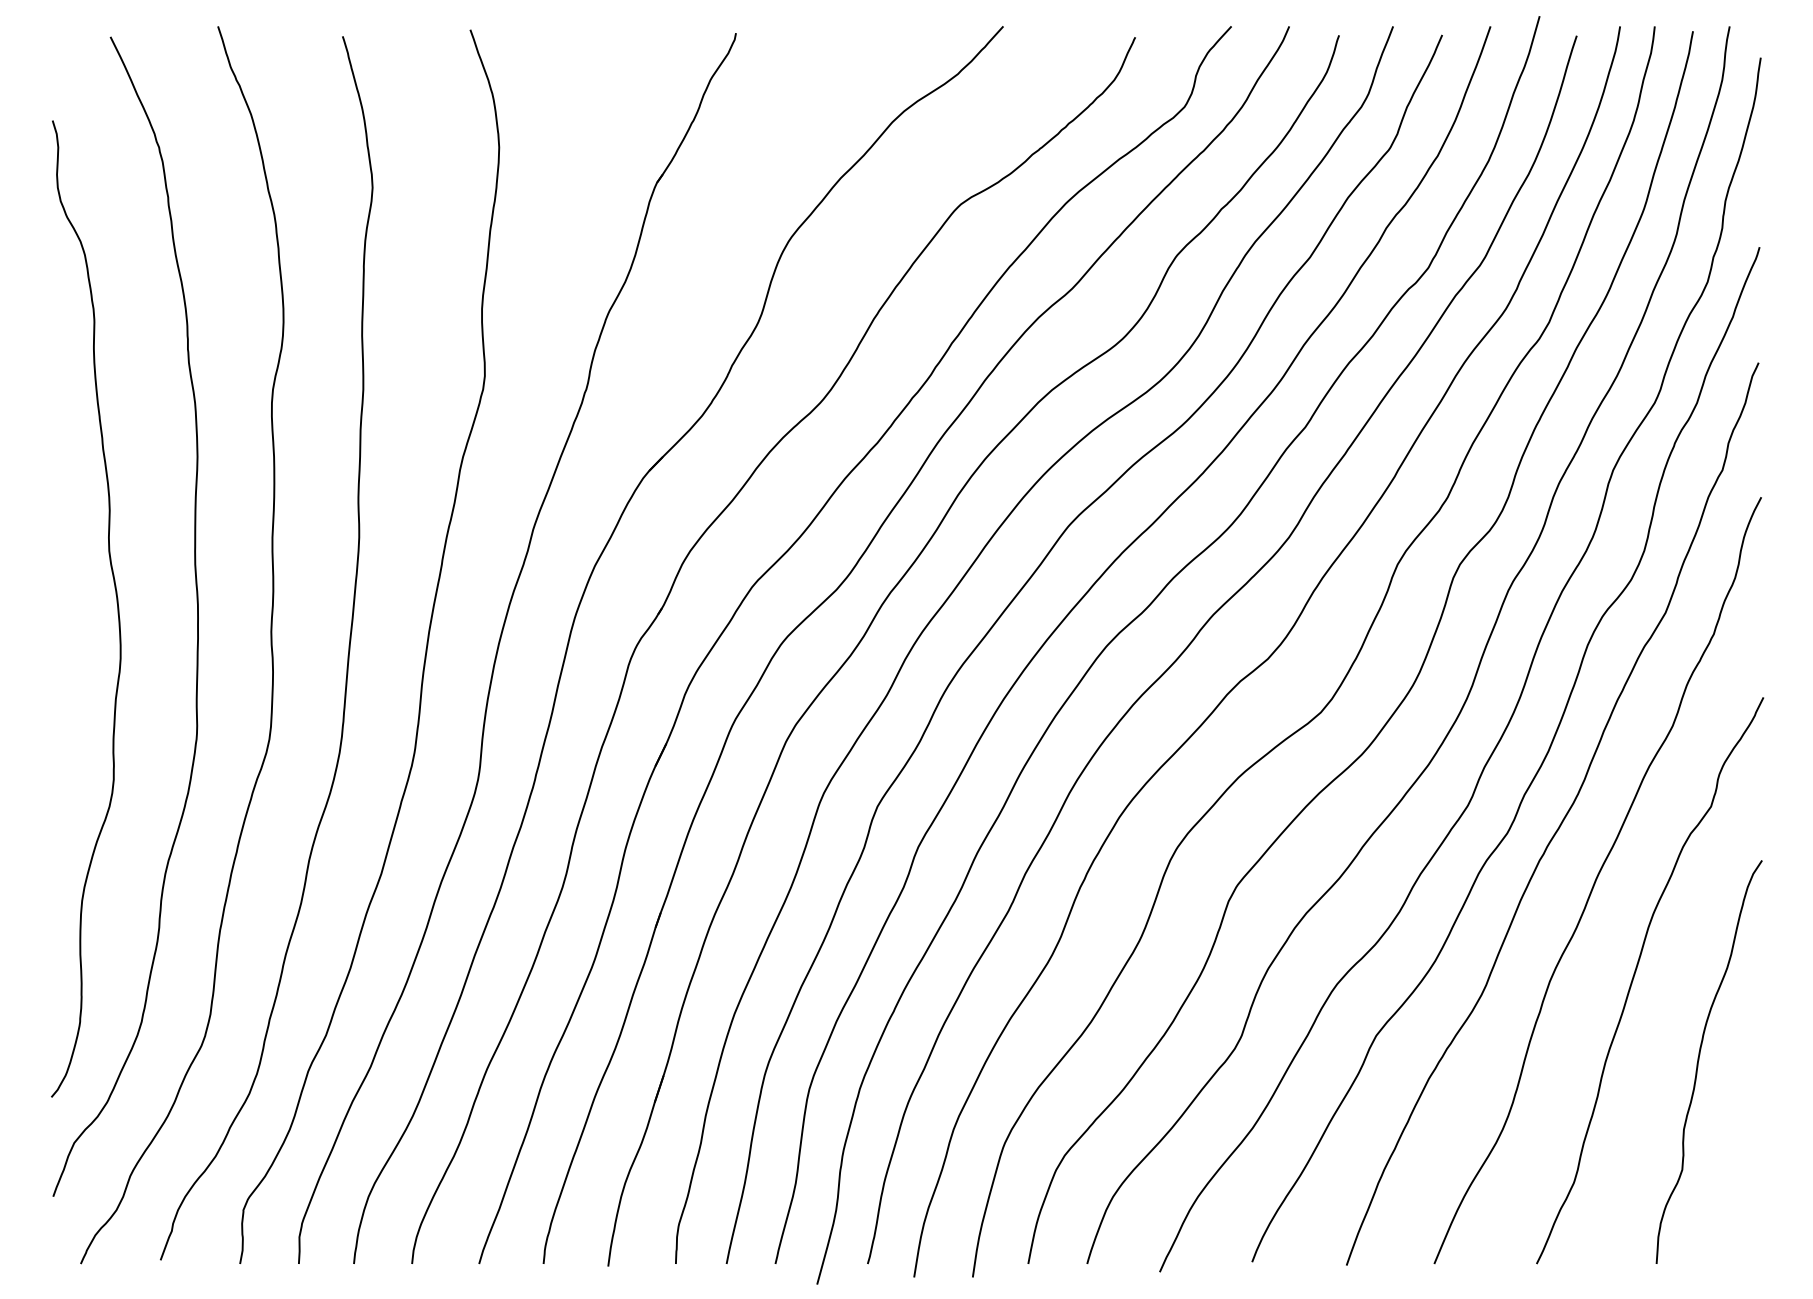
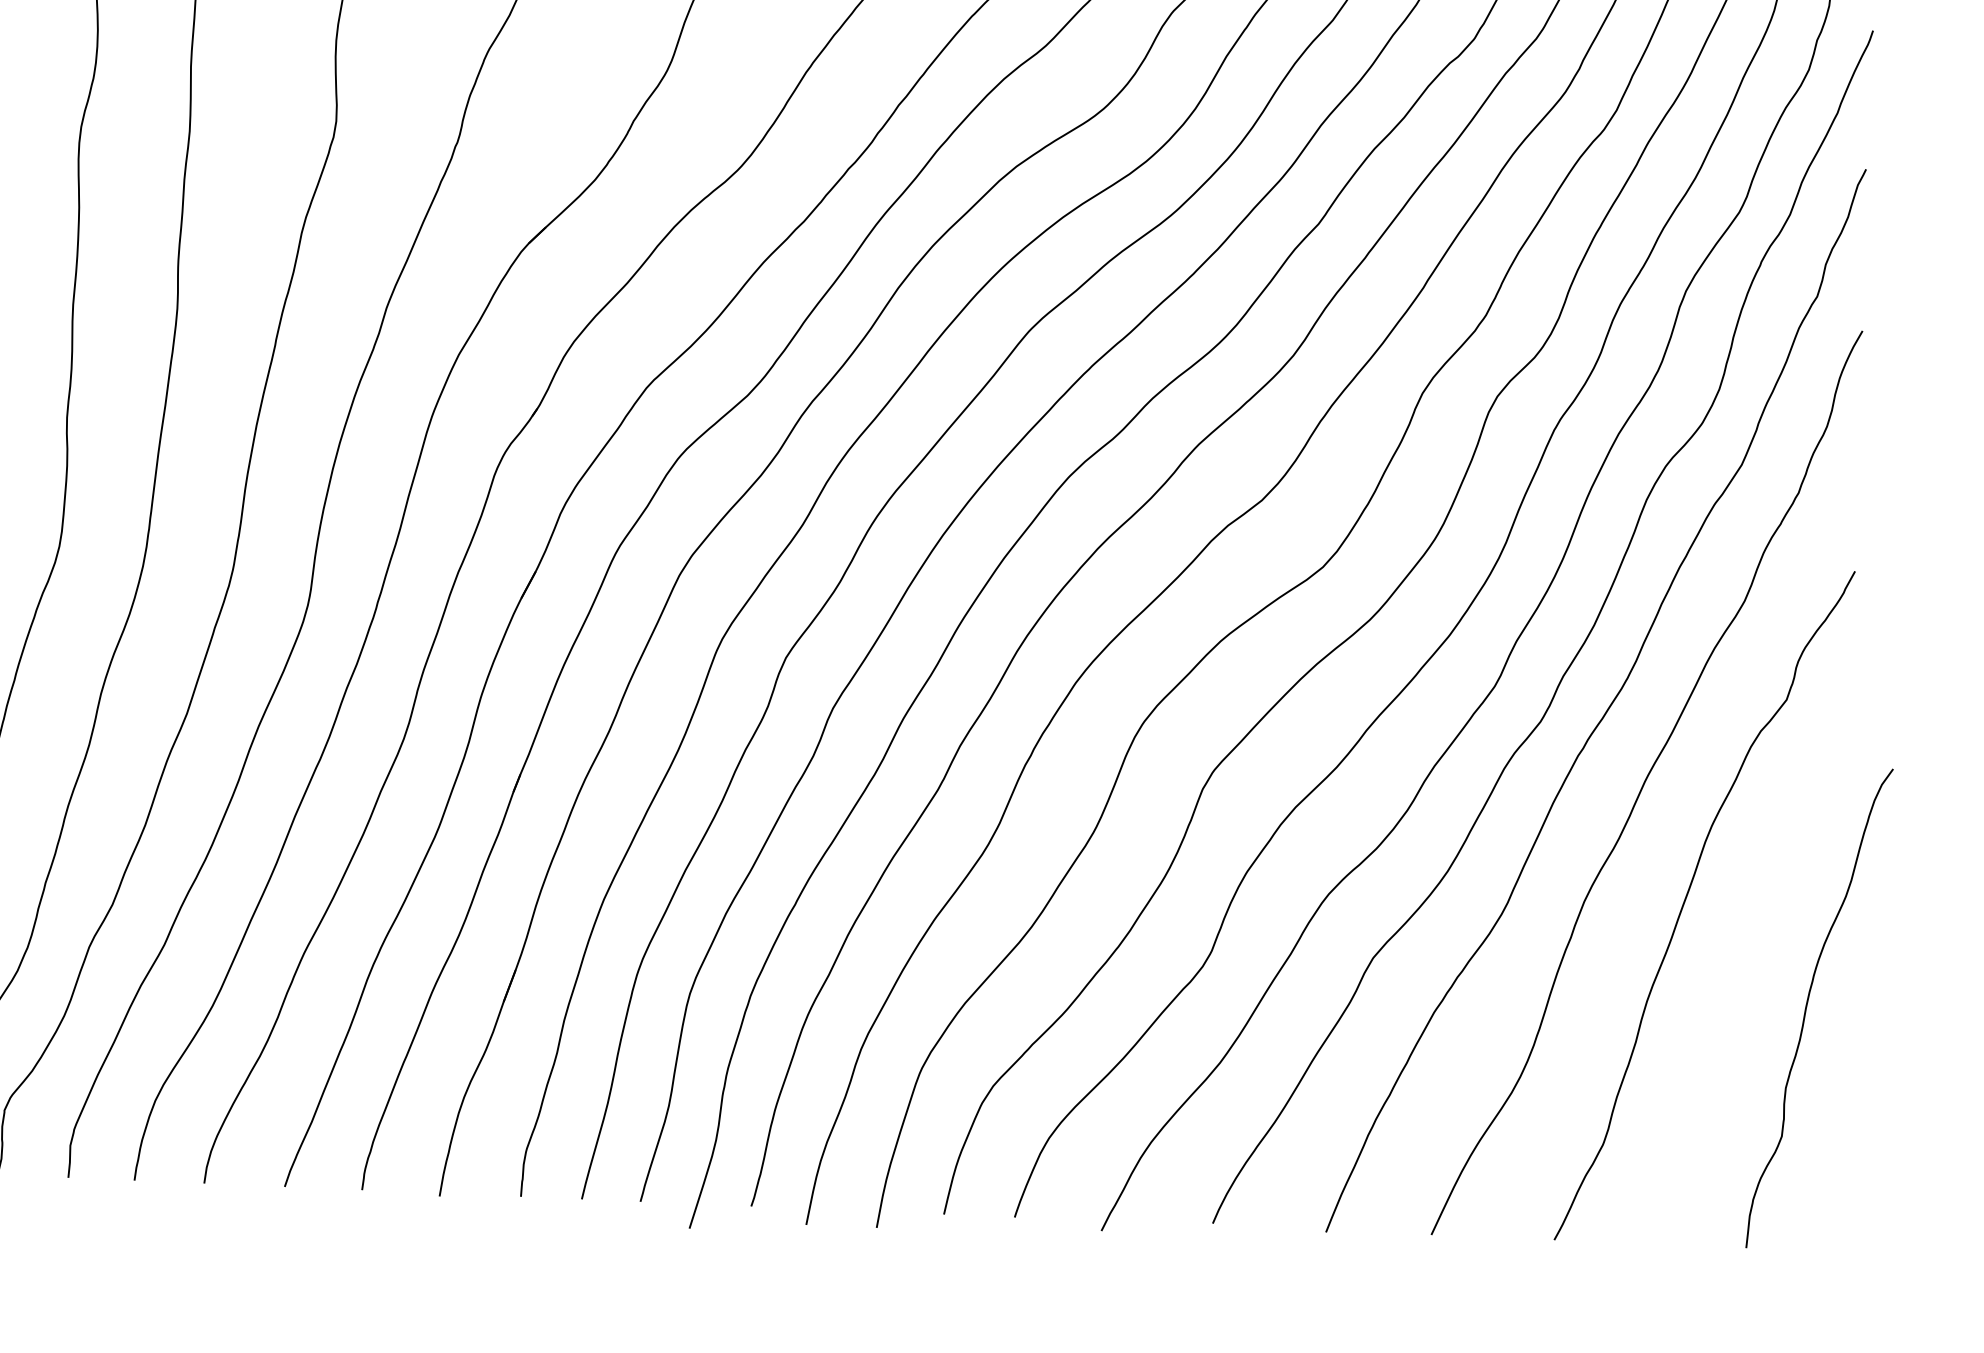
curve: (1699, 1060) -> (1807, 1006), moved

